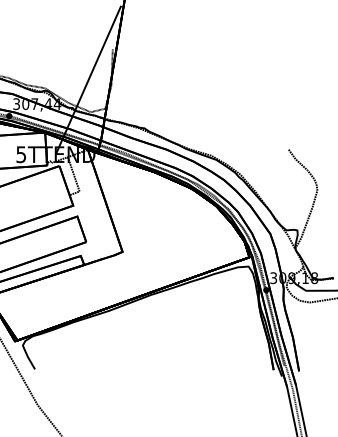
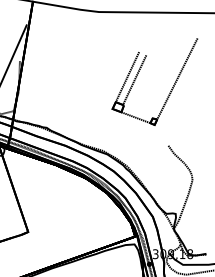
part: (253, 64) -> (138, 73), added

